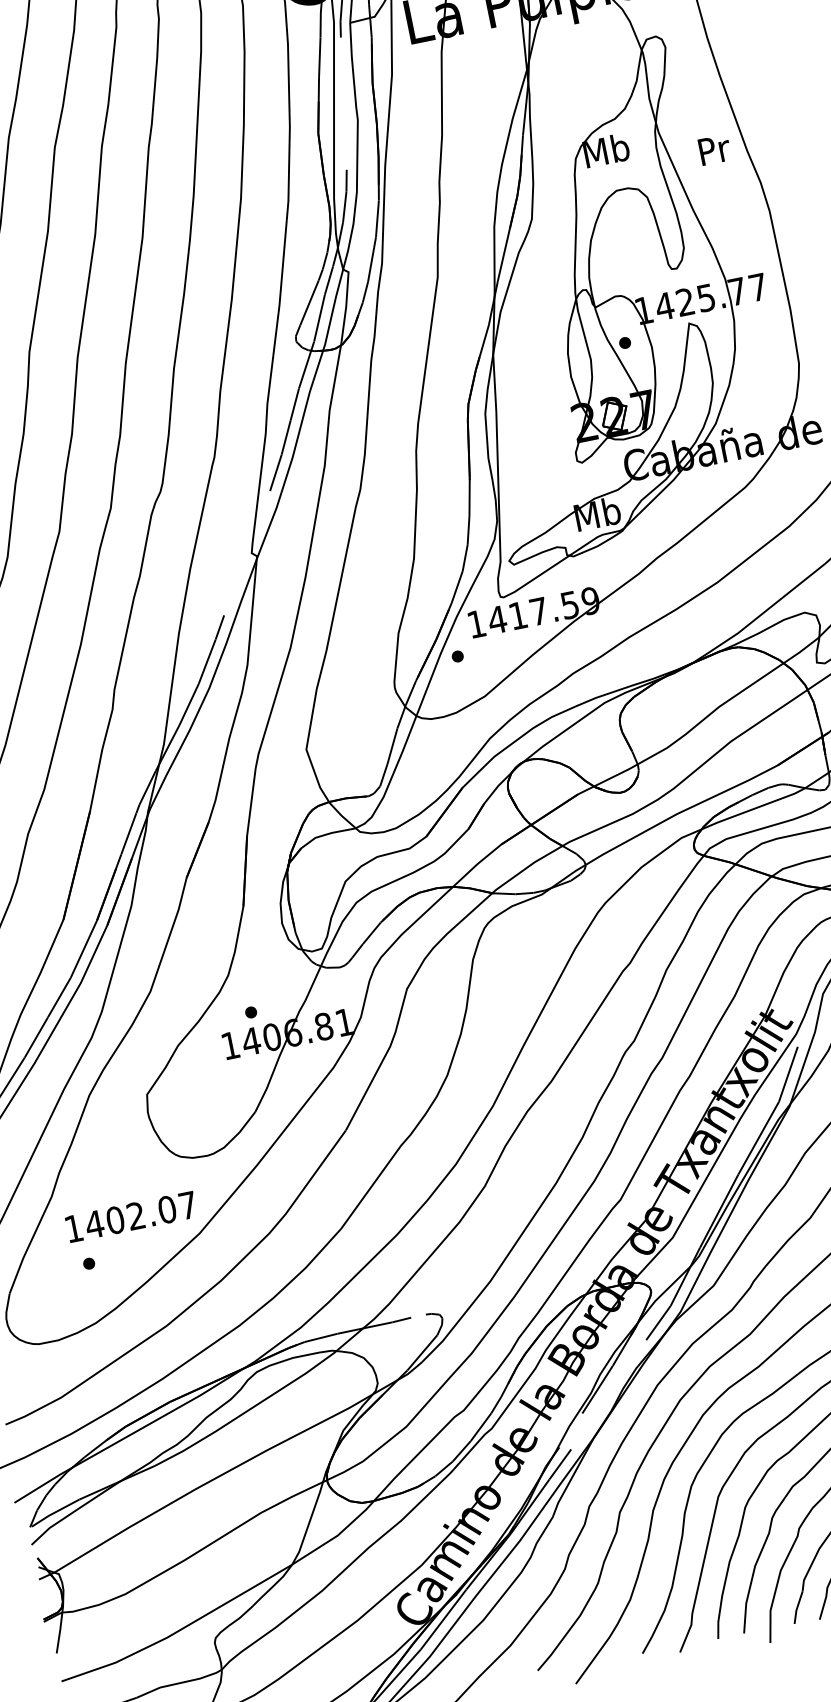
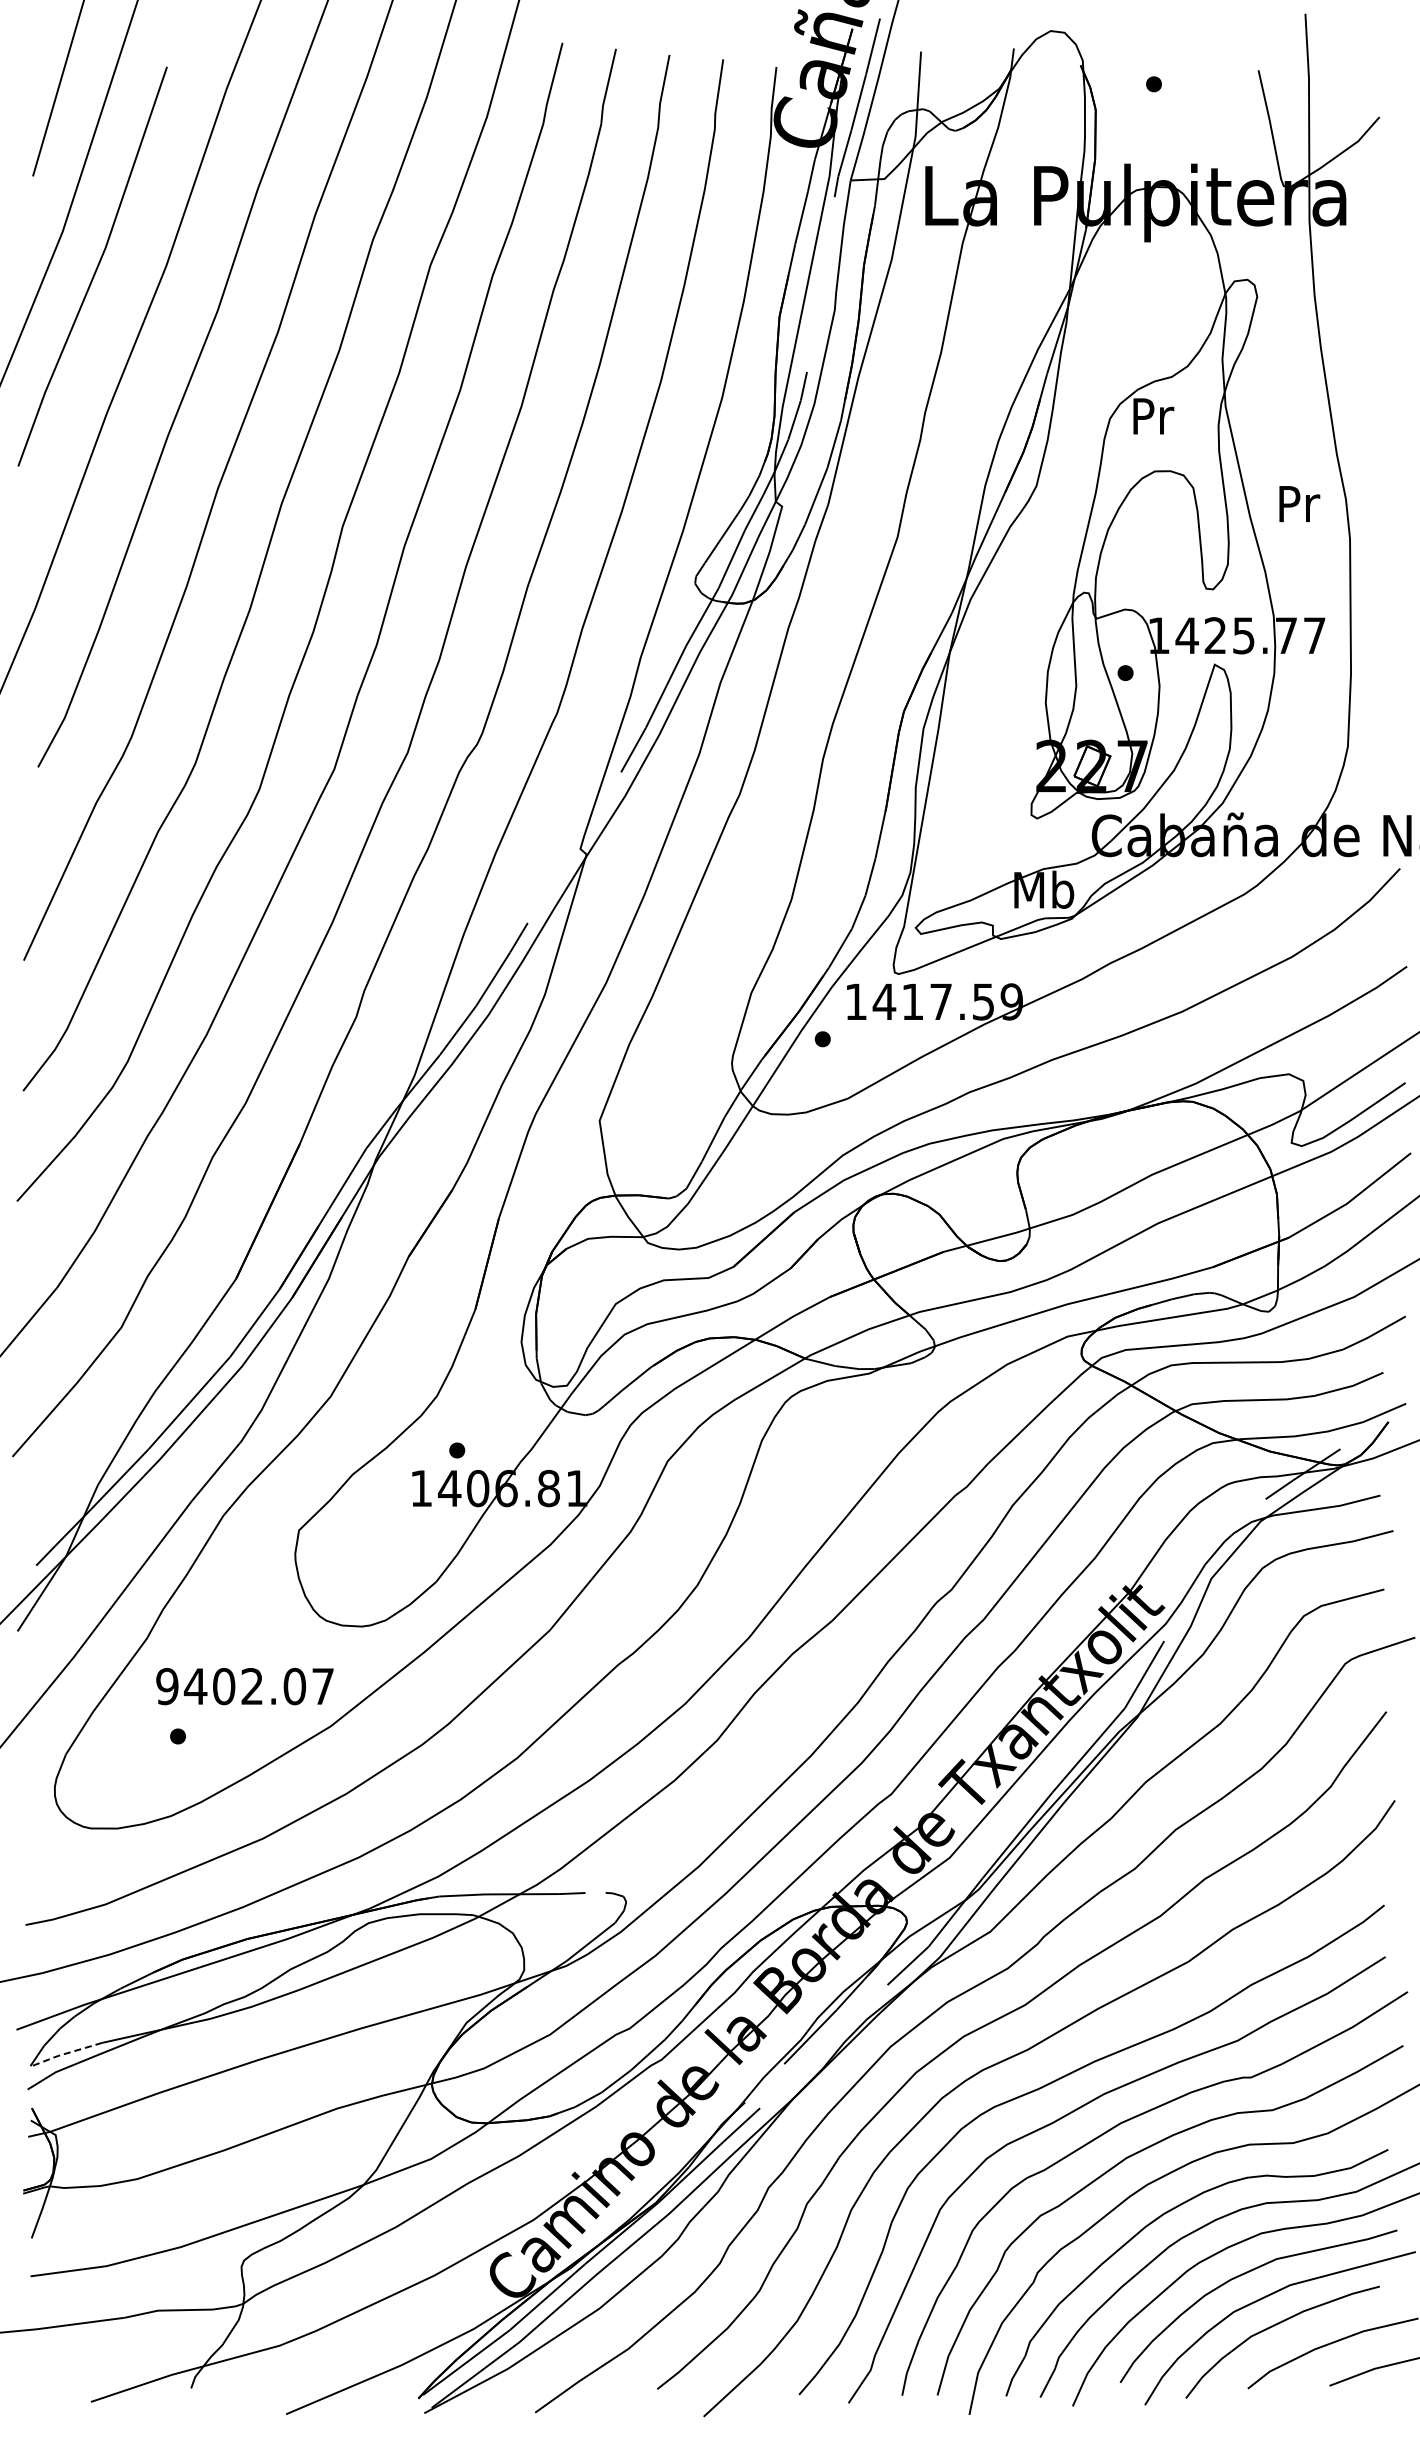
text: (606, 150) -> (1152, 415), Mb -> Pr
text: (714, 150) -> (1299, 504), moved
text: (73, 1228) -> (167, 1686), 1402.07 -> 9402.07
line: (55, 1512) -> (67, 2053), solid -> dashed

